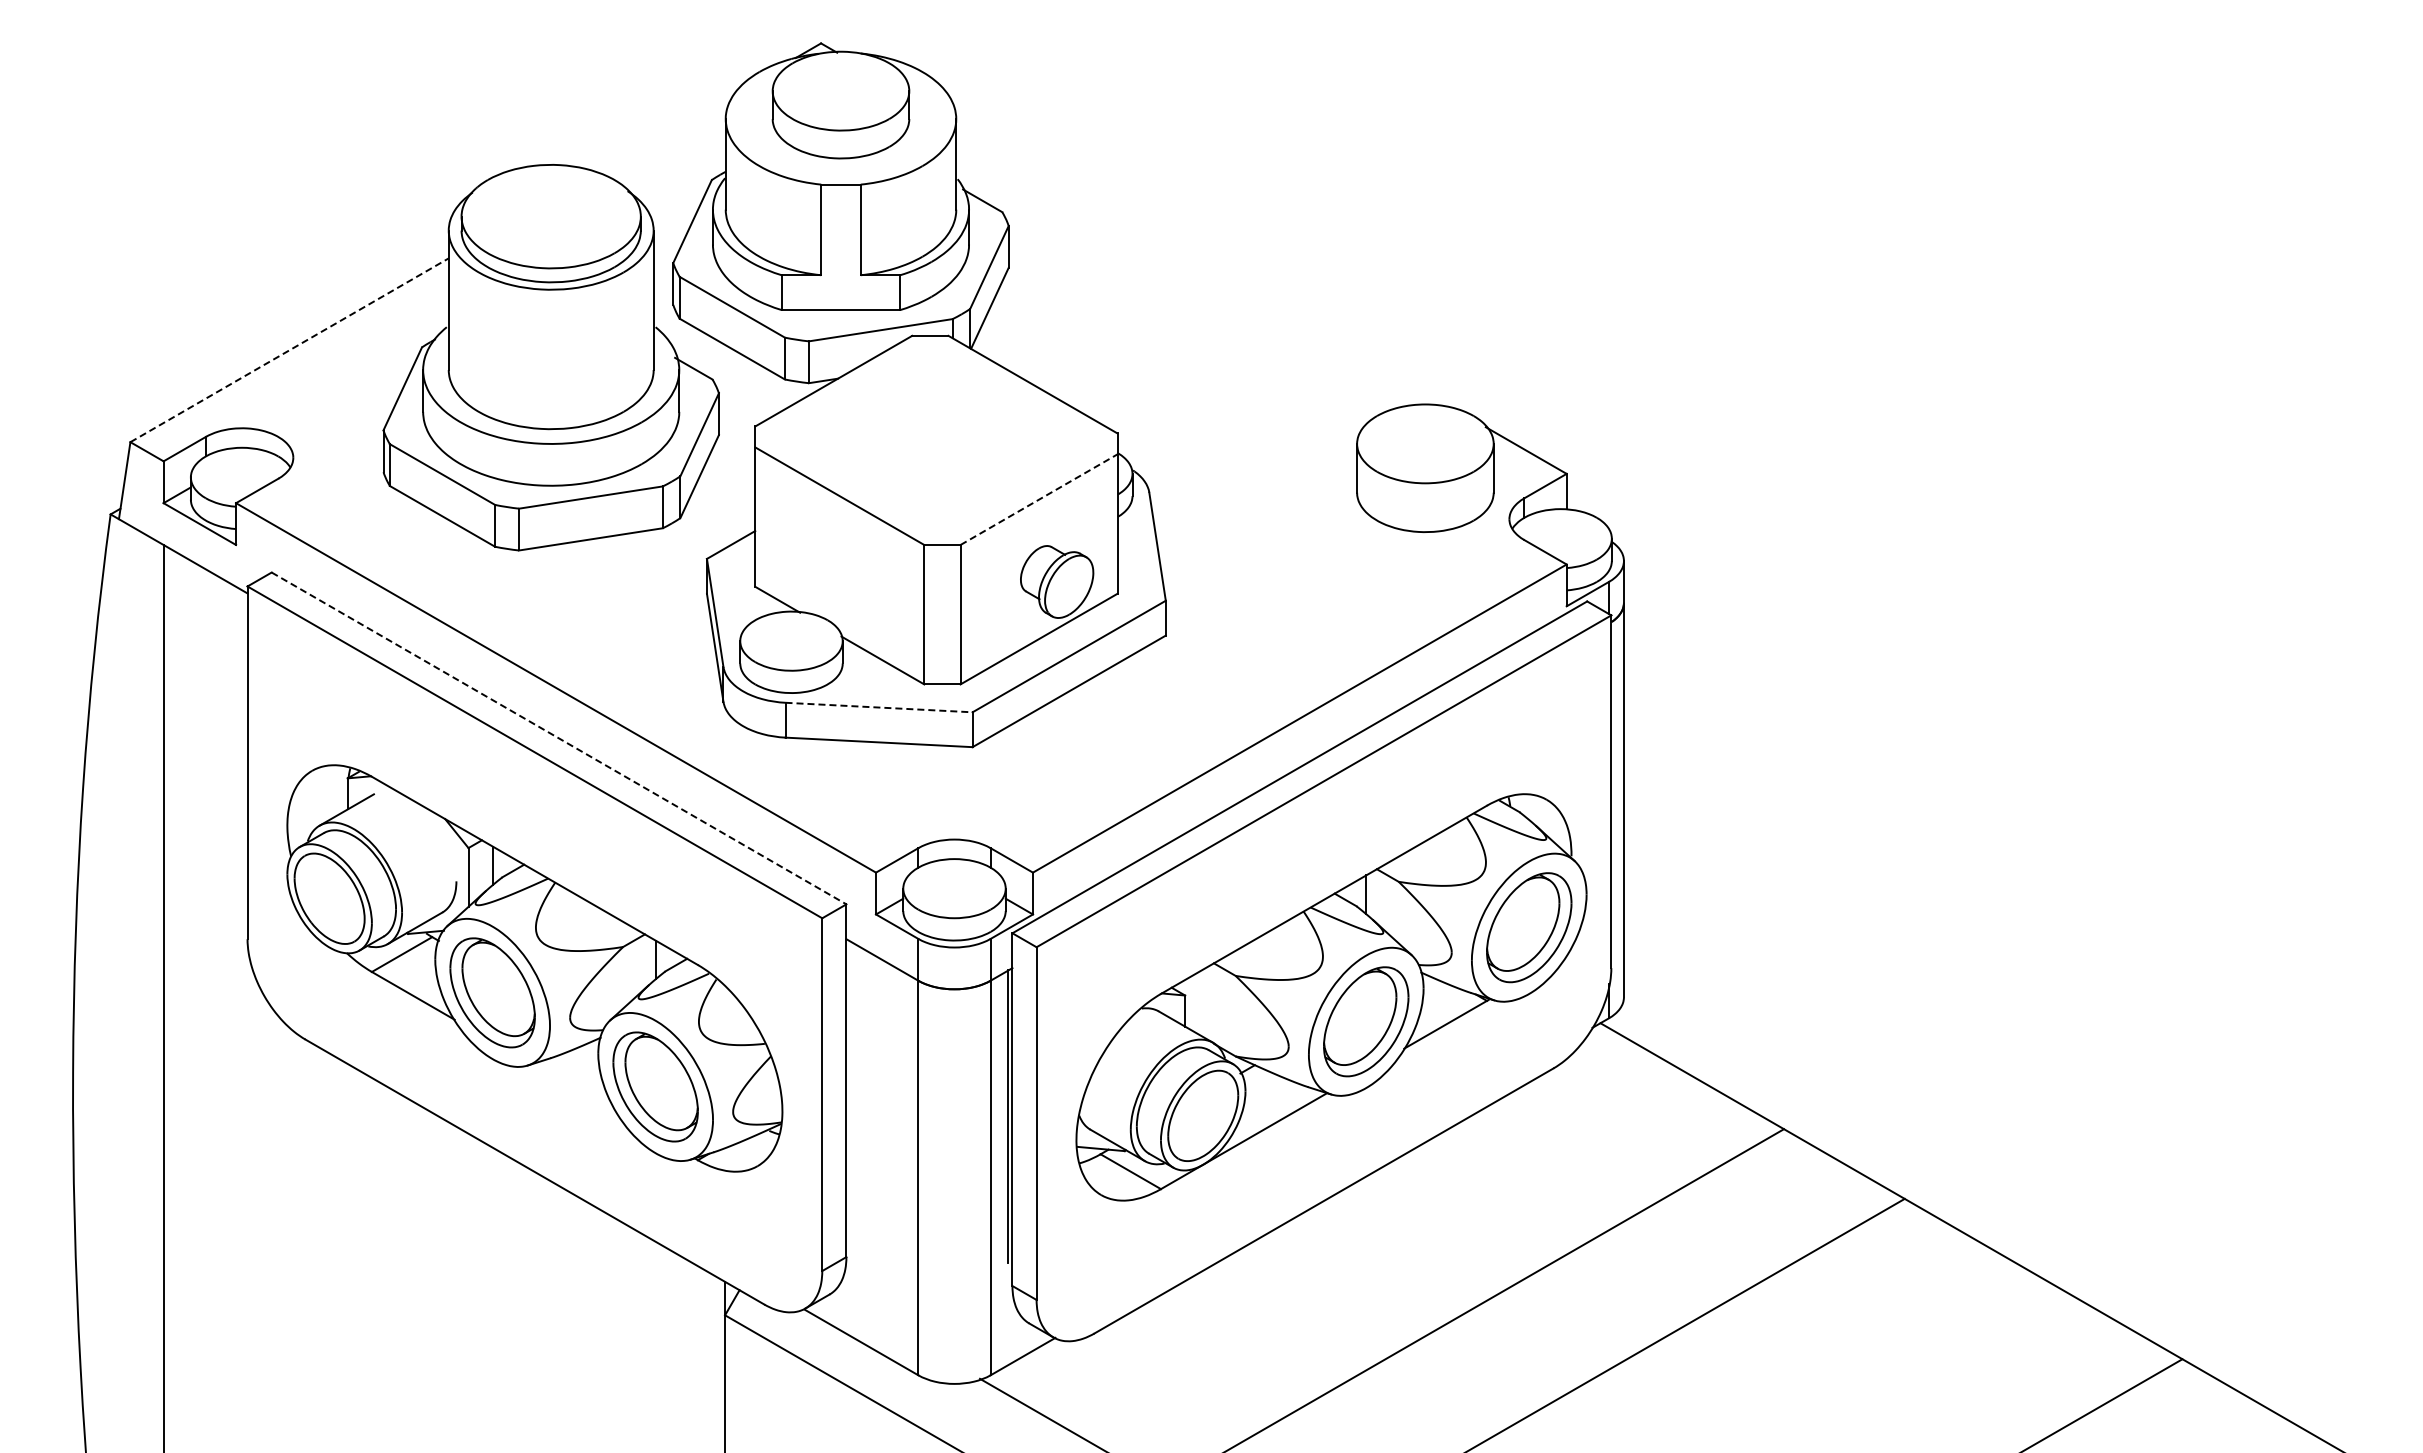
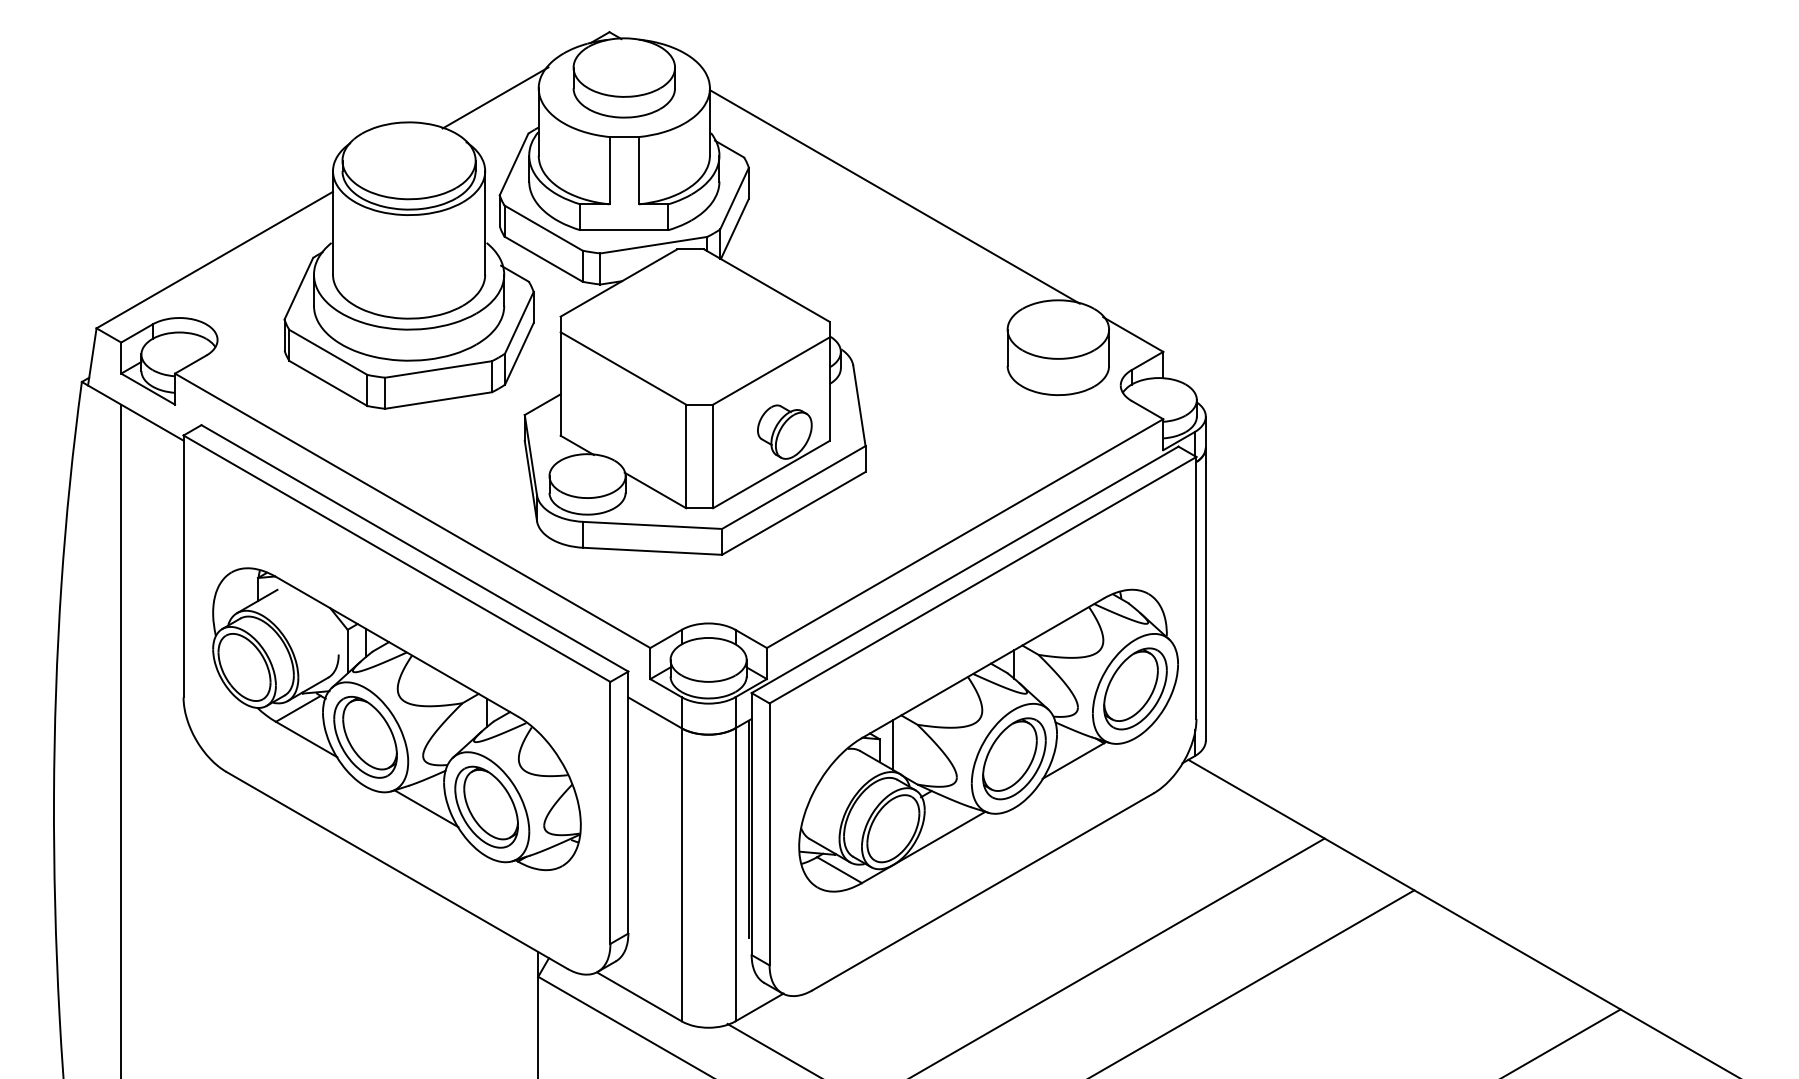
line: (667, 131) -> (495, 97), added
line: (1205, 265) -> (895, 197), added
line: (289, 350) -> (214, 260), dashed -> solid
line: (1039, 499) -> (771, 370), dashed -> solid
line: (879, 707) -> (652, 525), dashed -> solid
line: (559, 738) -> (415, 548), dashed -> solid
line: (1203, 1003) -> (893, 745), added
line: (574, 1088) -> (426, 808), added

